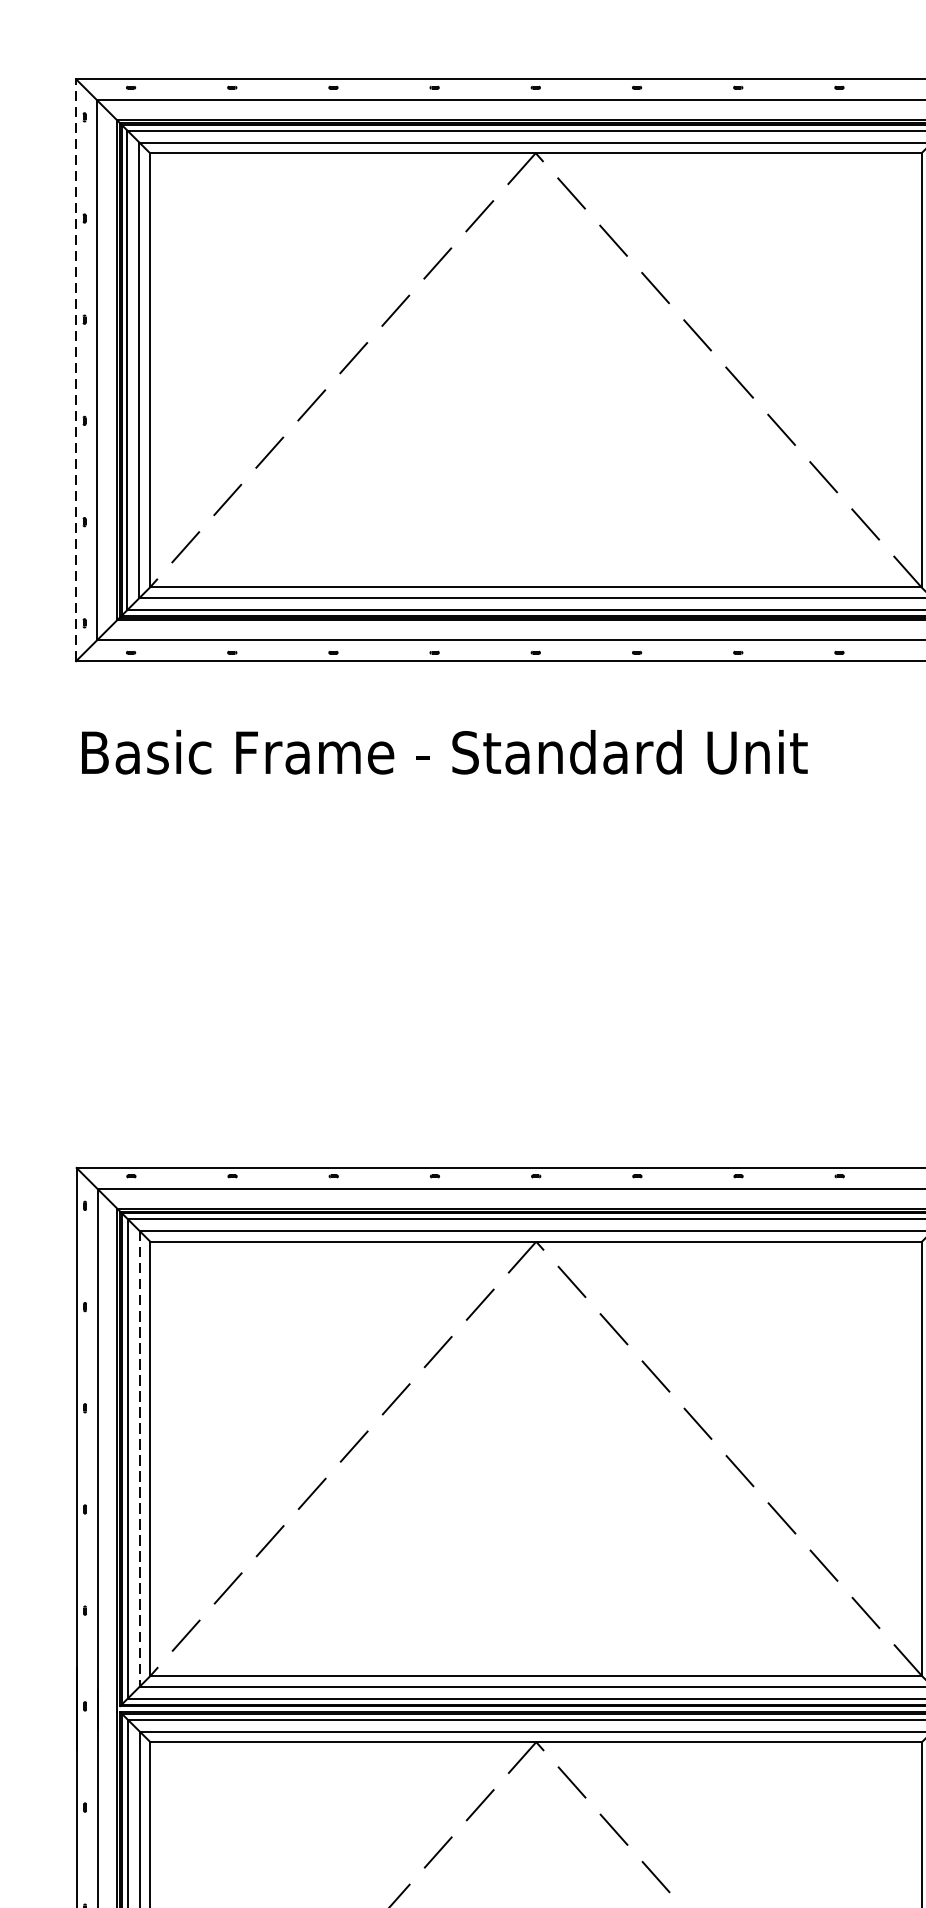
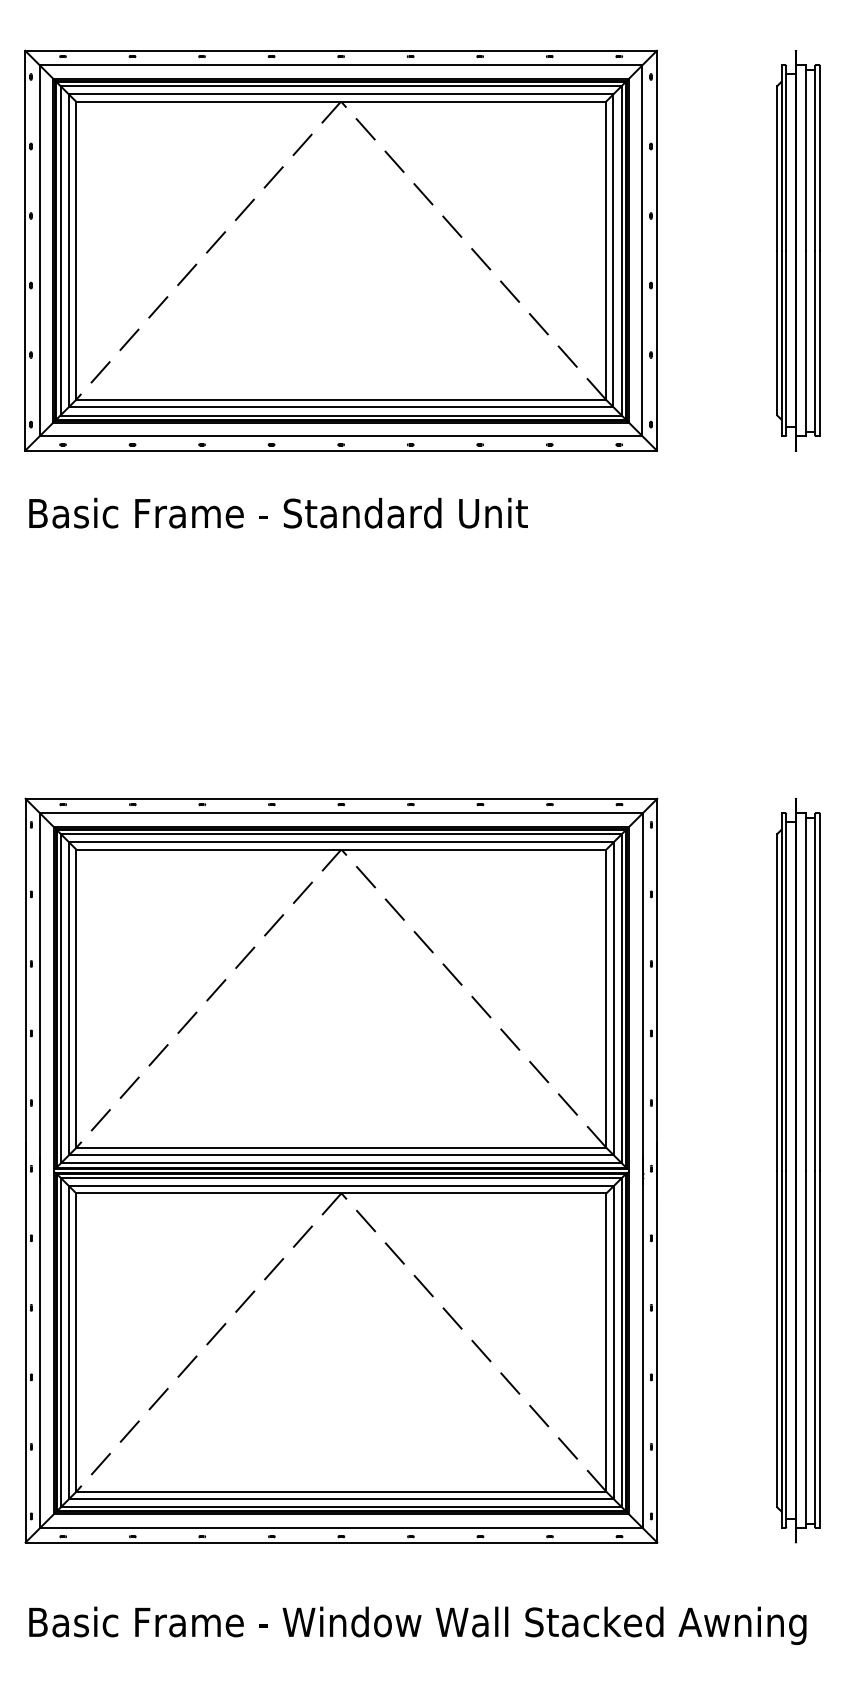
line: (76, 369) -> (25, 250), dashed -> solid
line: (140, 1460) -> (69, 999), dashed -> solid

